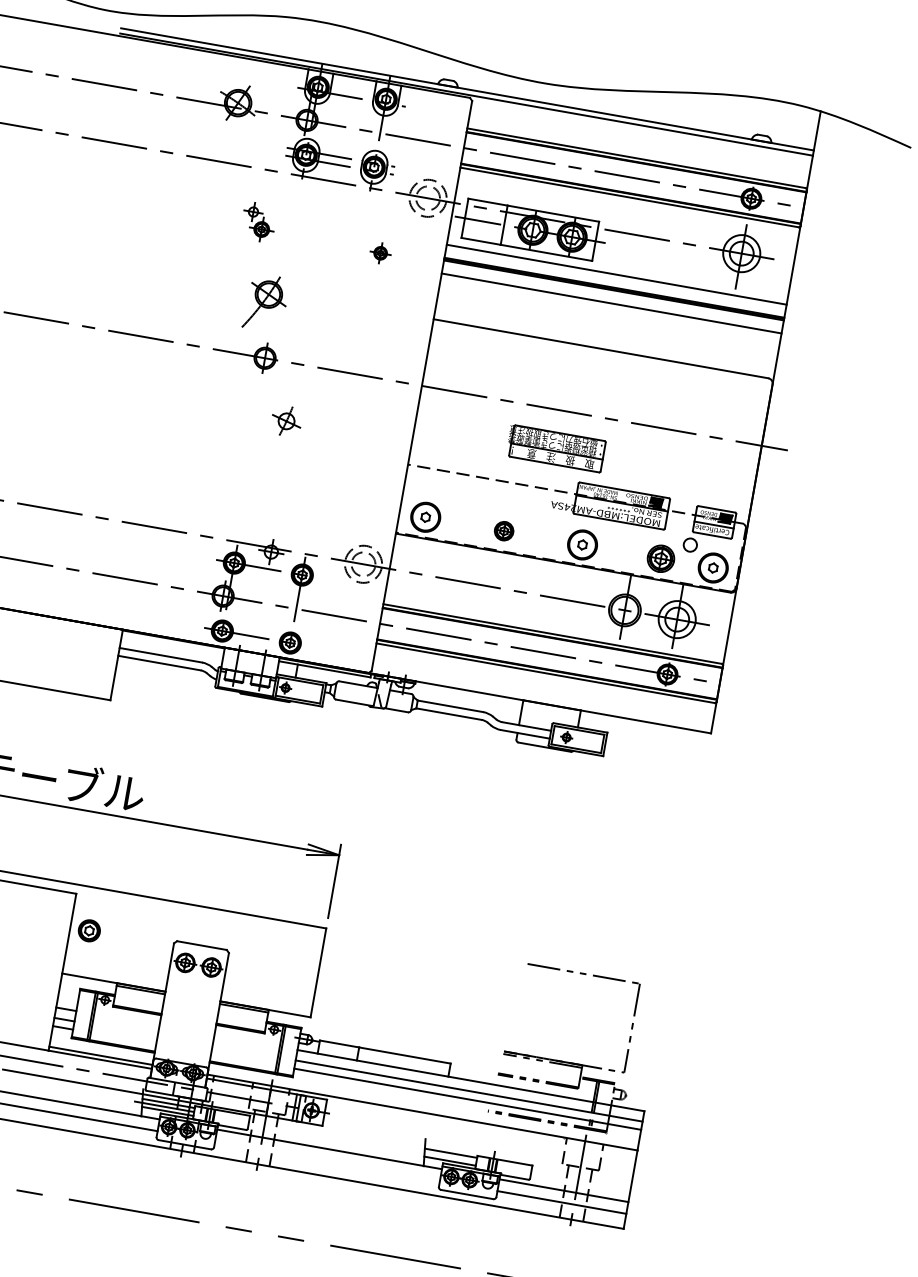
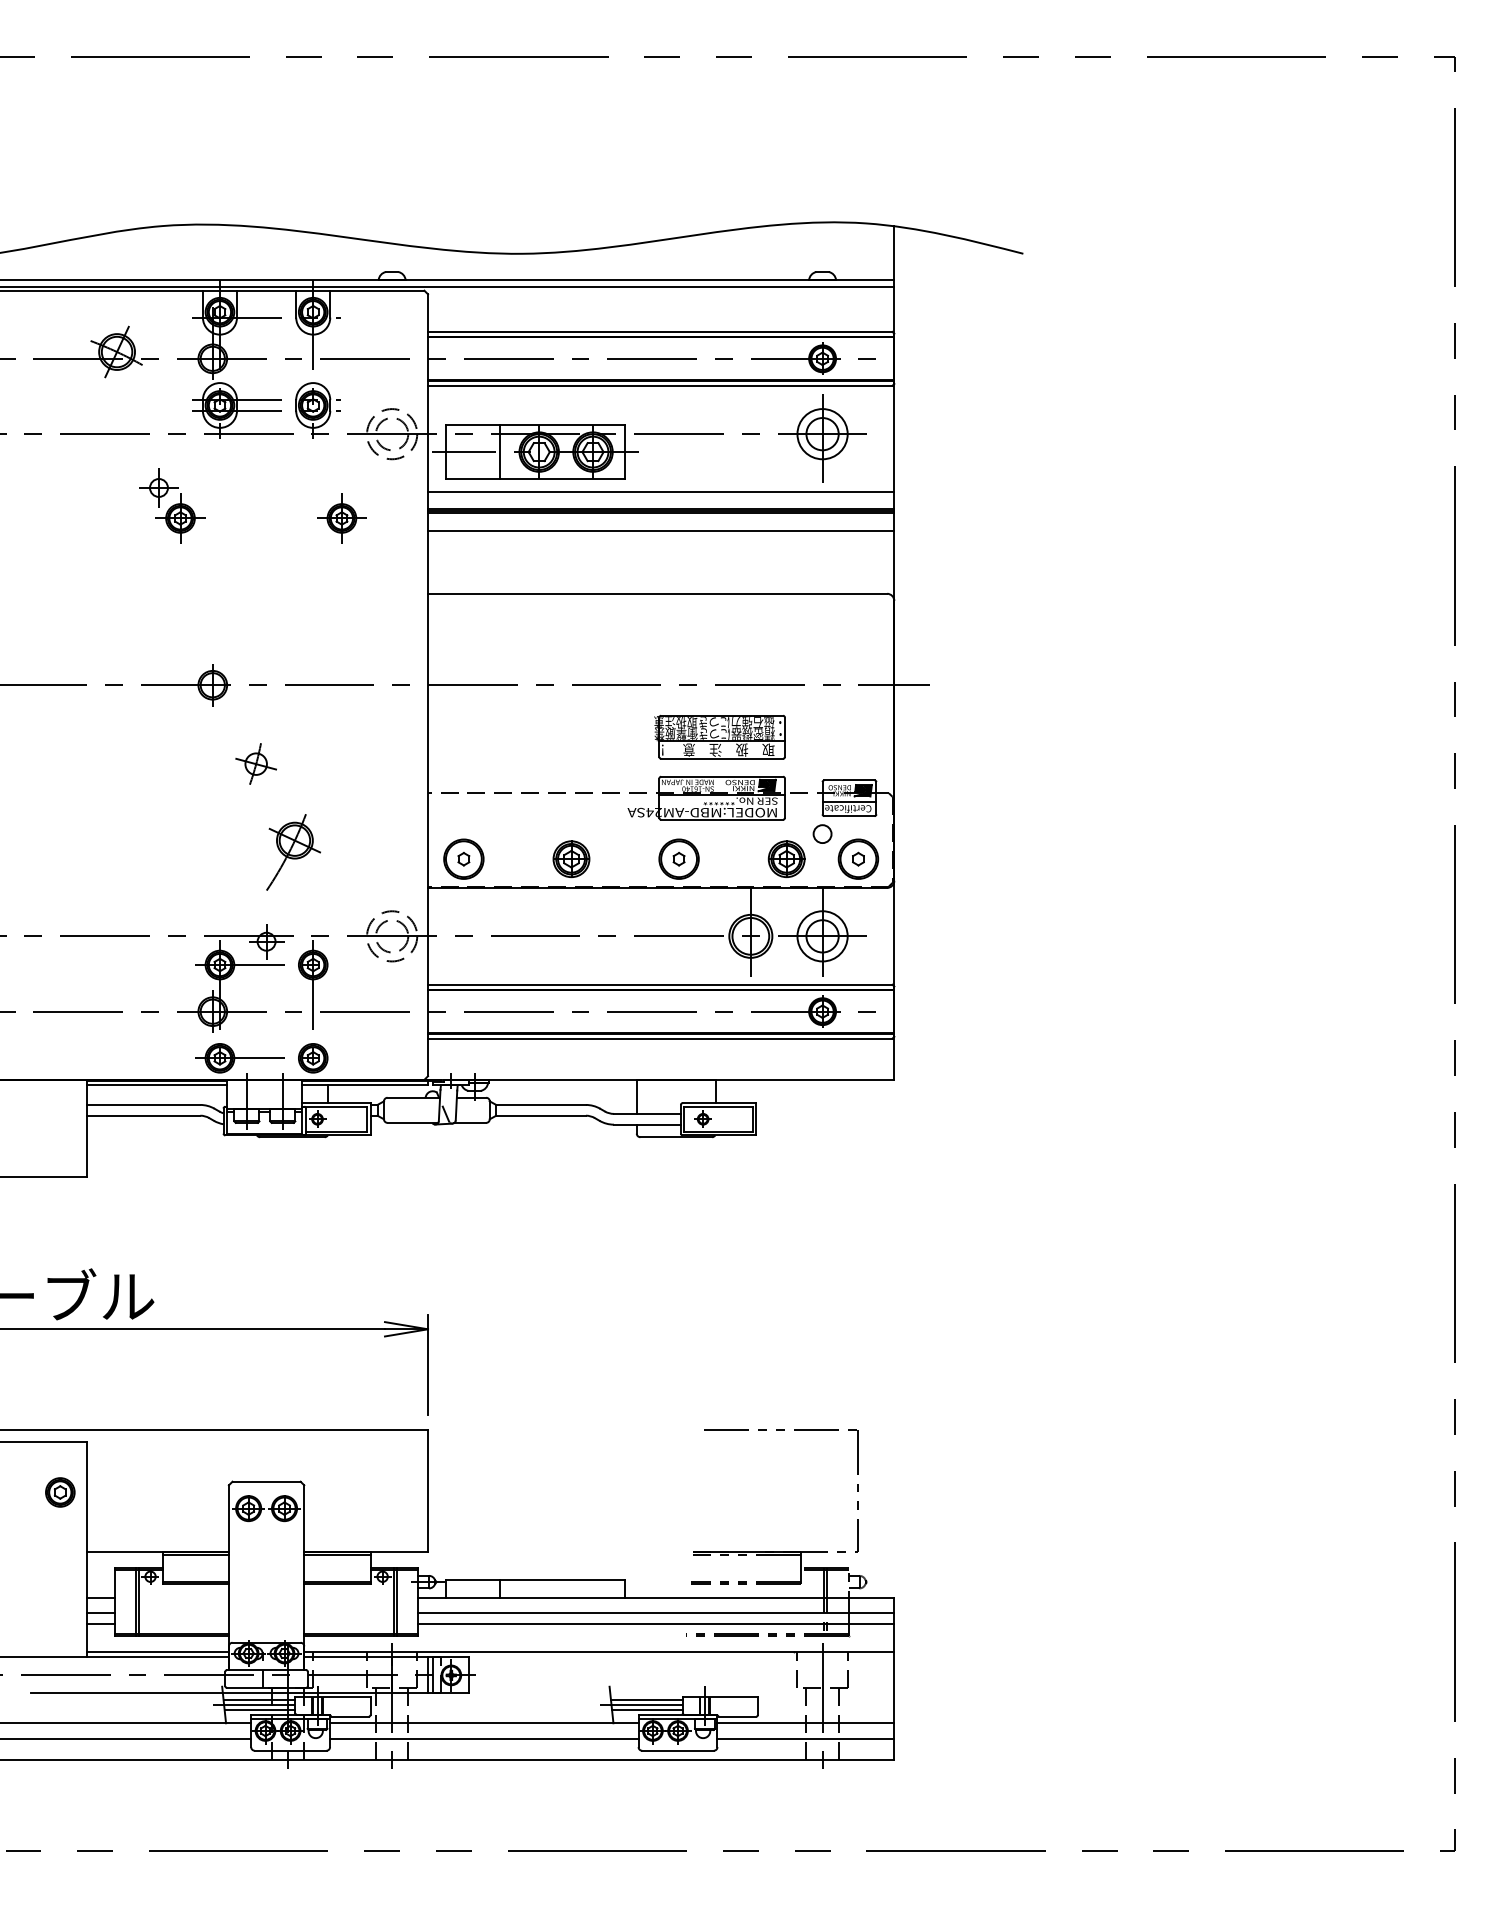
part: (258, 222) -> (172, 505), size x1.43
part: (380, 253) -> (341, 518), size x1.67
part: (266, 303) -> (293, 852), moved
part: (555, 448) -> (719, 737), moved
part: (504, 531) -> (571, 859), size x1.43
line: (173, 642) -> (157, 1085), added
part: (89, 930) -> (60, 1492), moved
line: (446, 1156) -> (641, 1705), added
line: (327, 1161) -> (484, 1739), added

